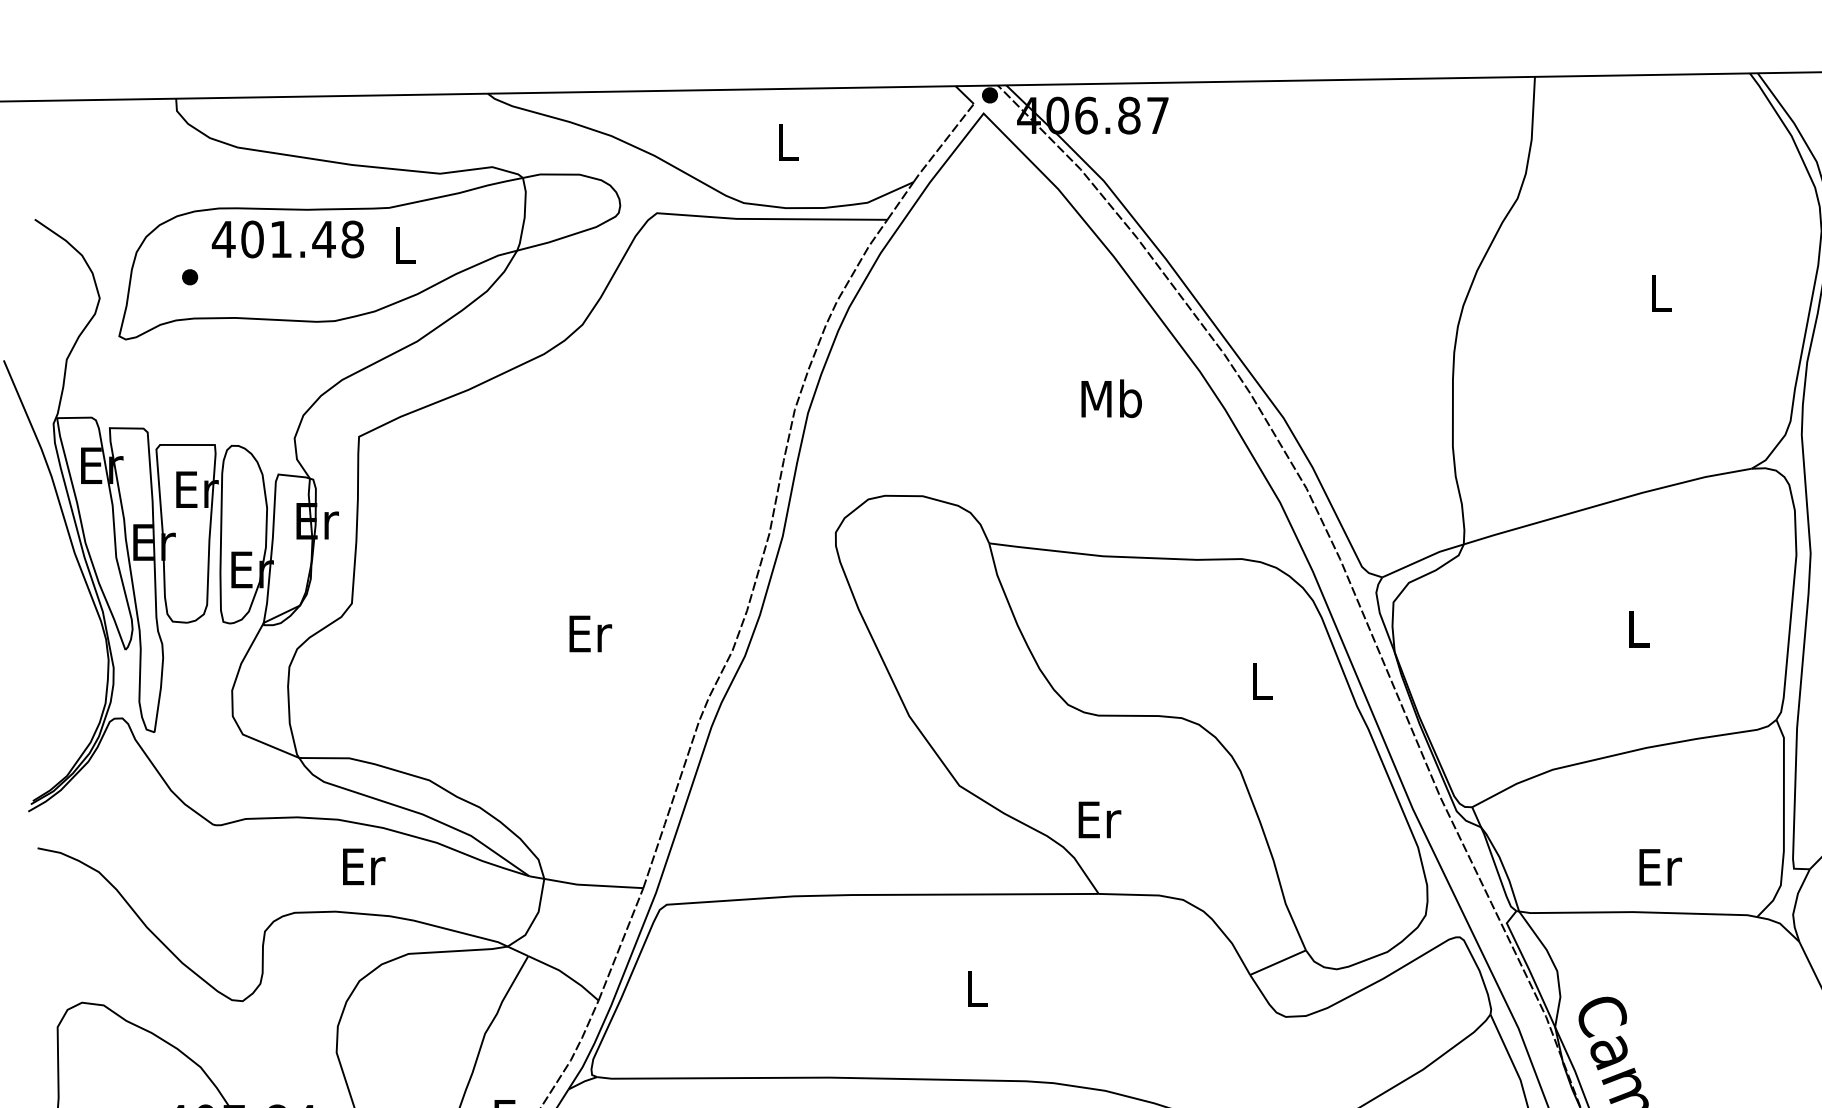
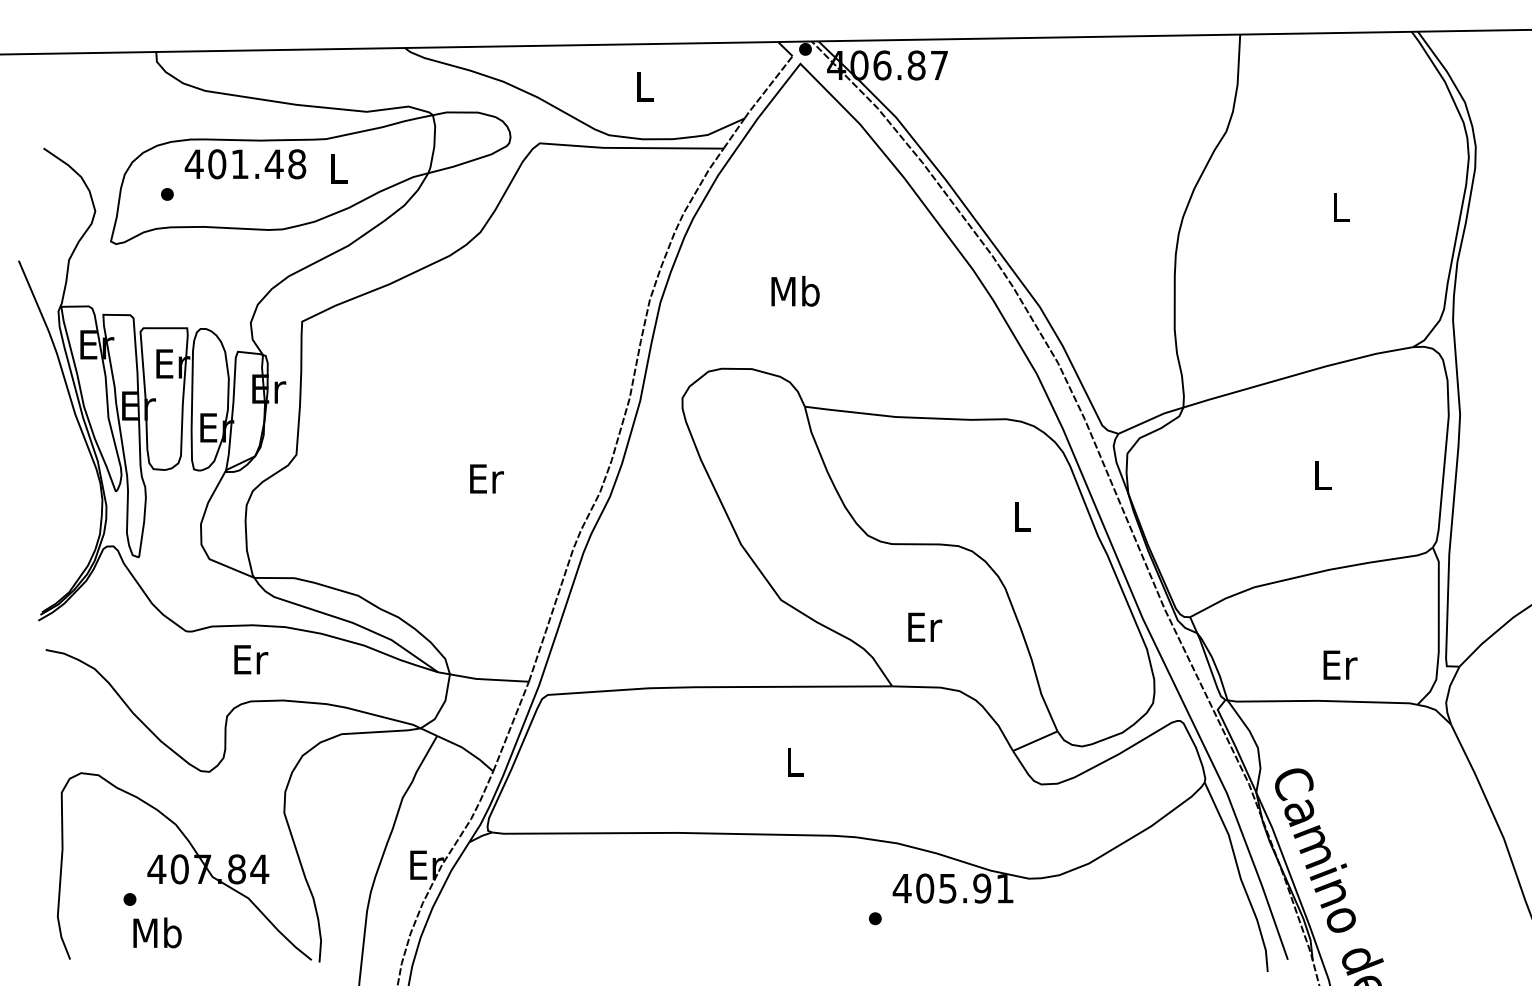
text: (1111, 398) -> (795, 291), moved
text: (1100, 818) -> (925, 626), moved
text: (364, 866) -> (251, 659), moved

